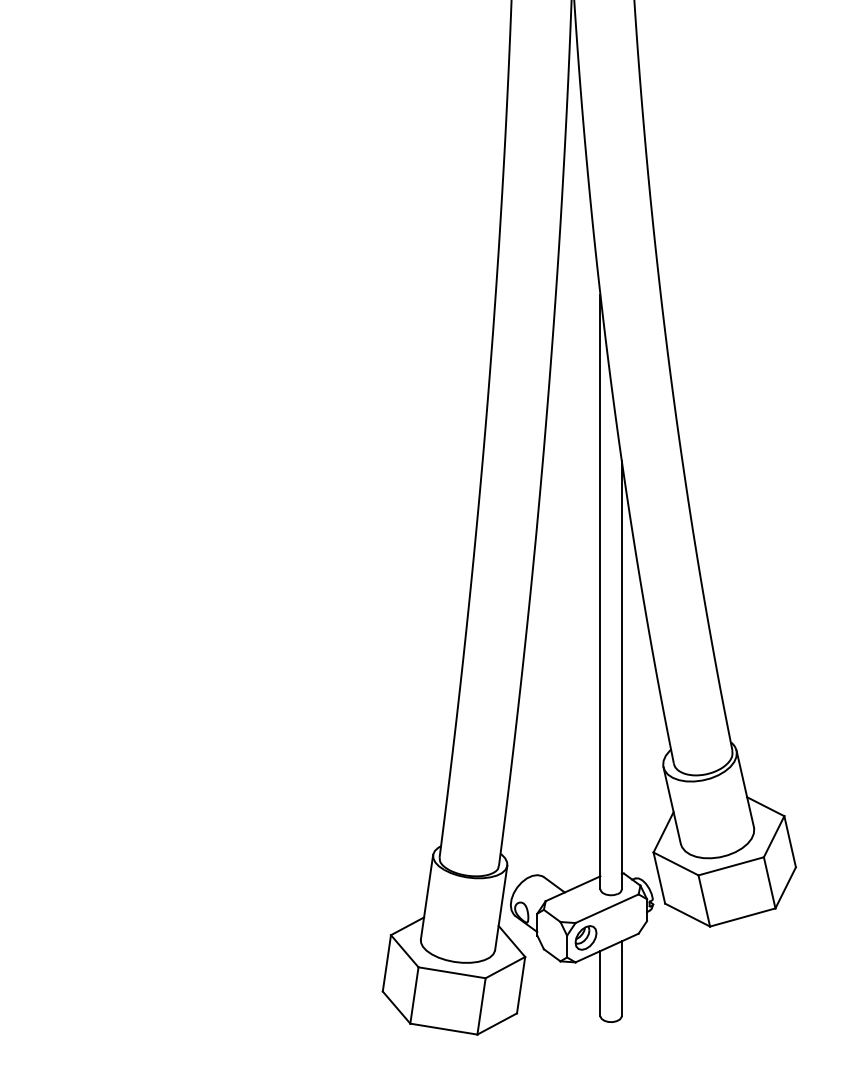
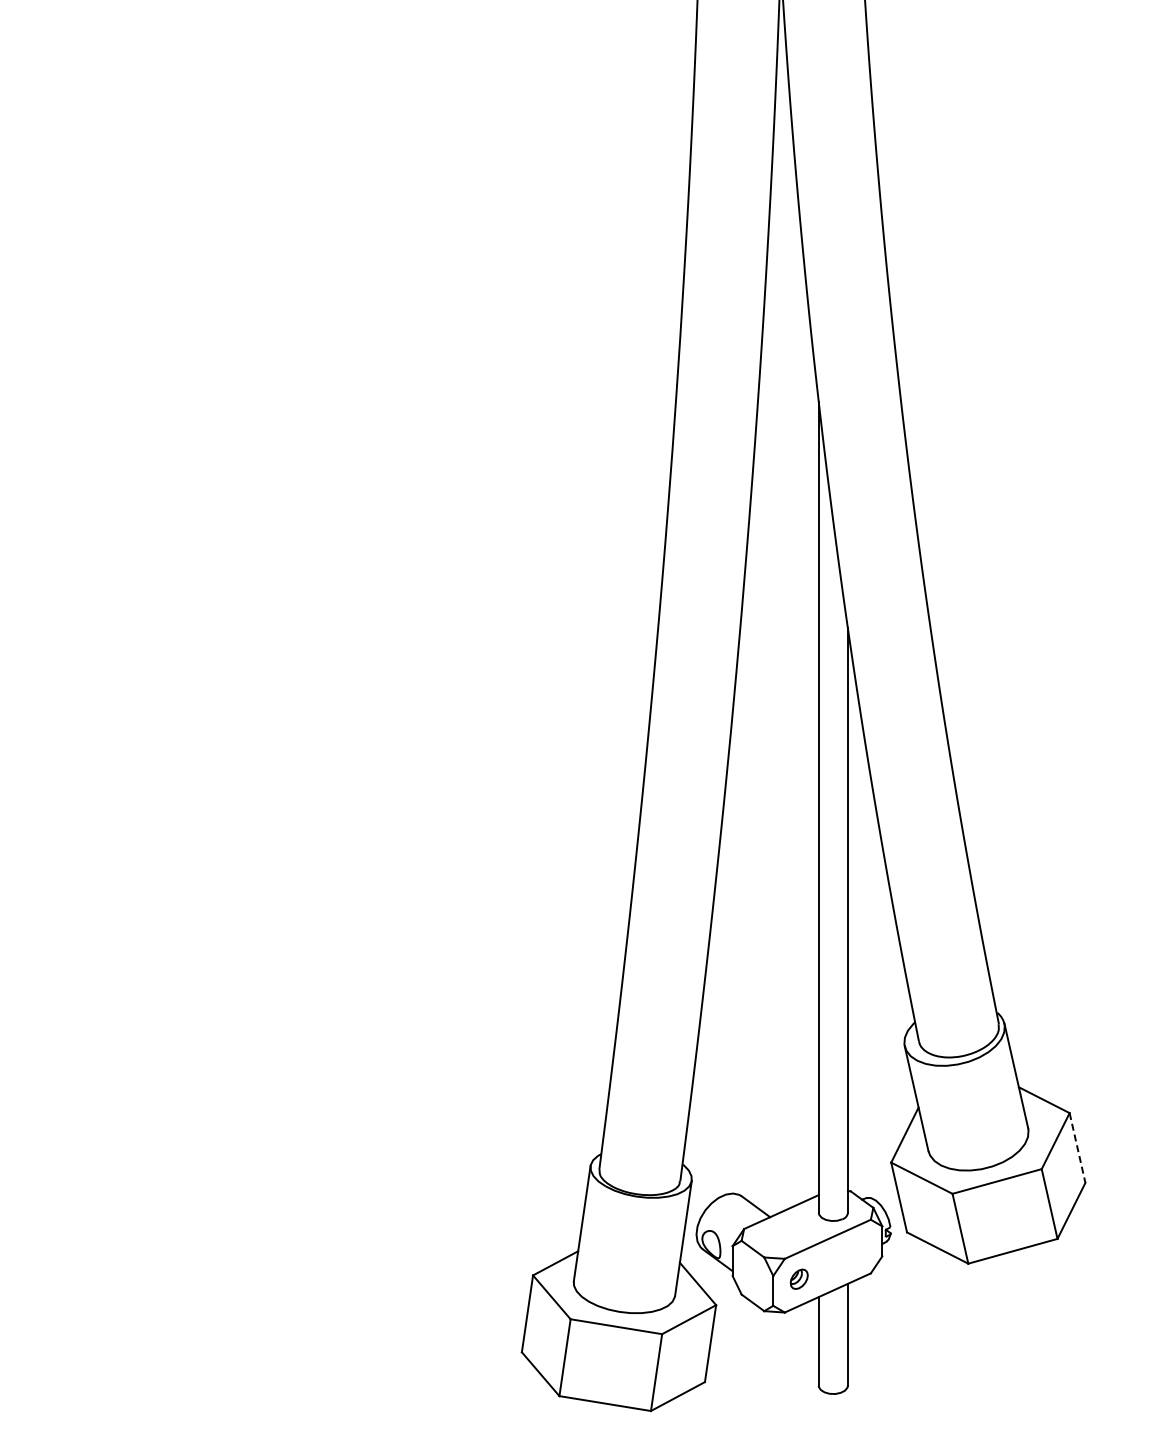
line: (790, 842) -> (1077, 1148), solid -> dashed
part: (586, 938) -> (799, 1279), size x0.6

